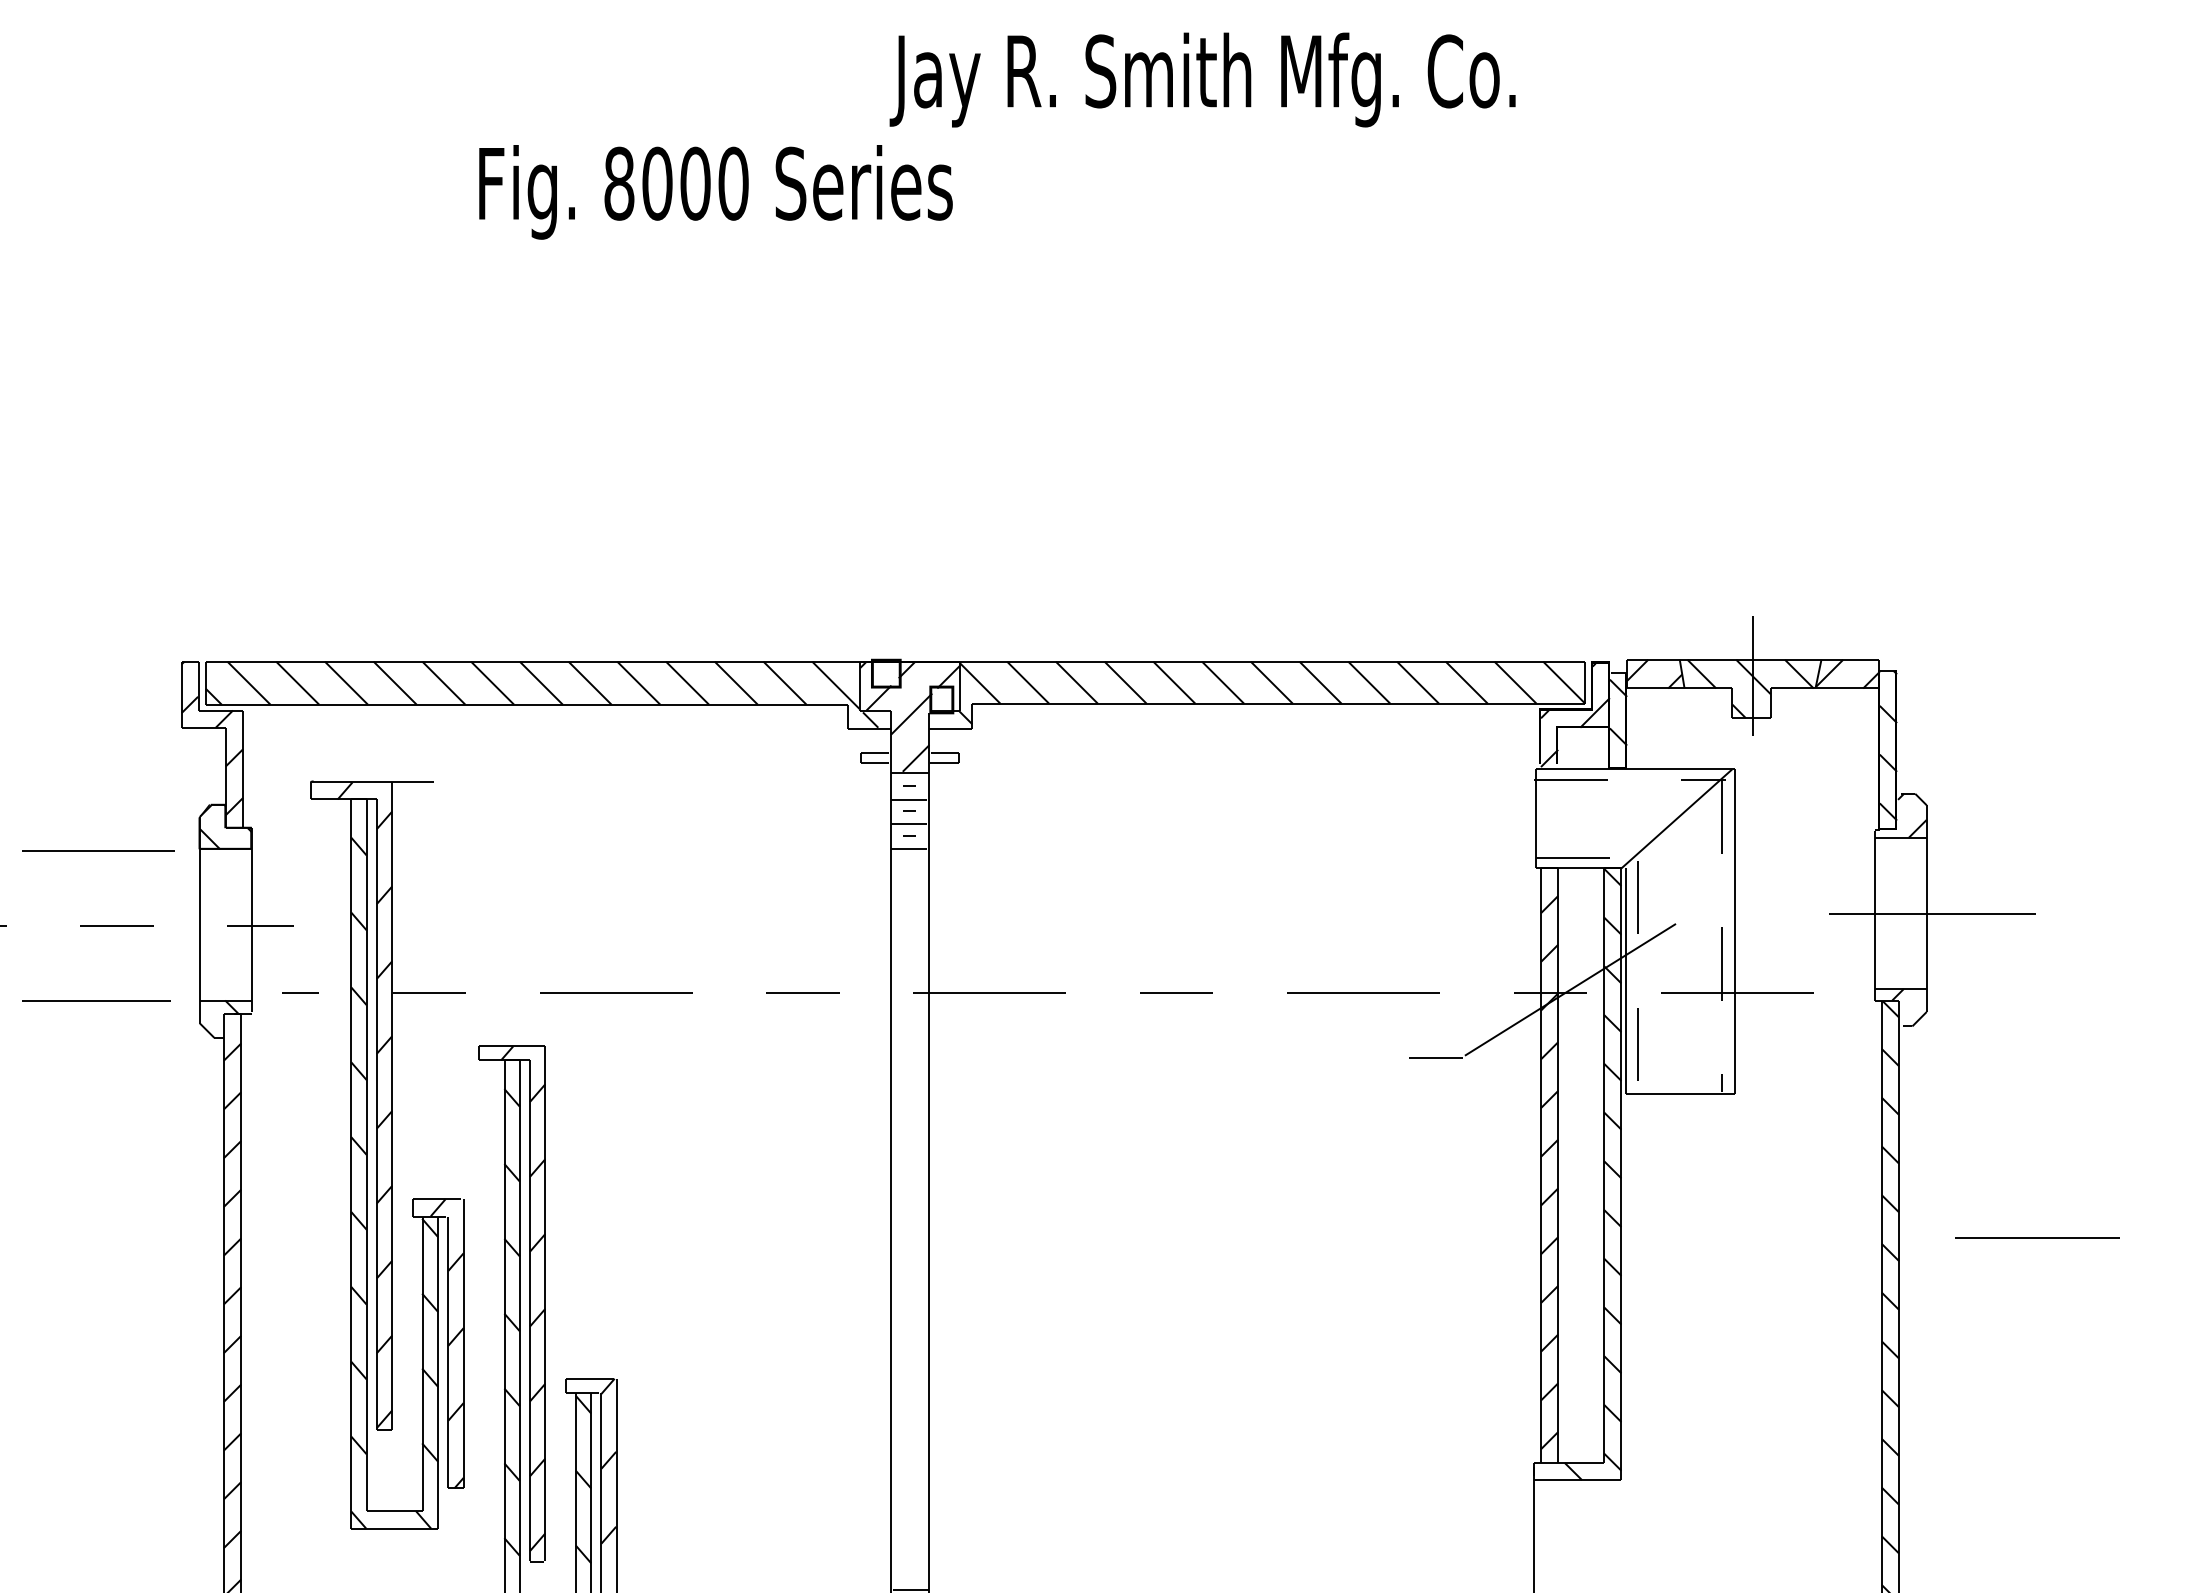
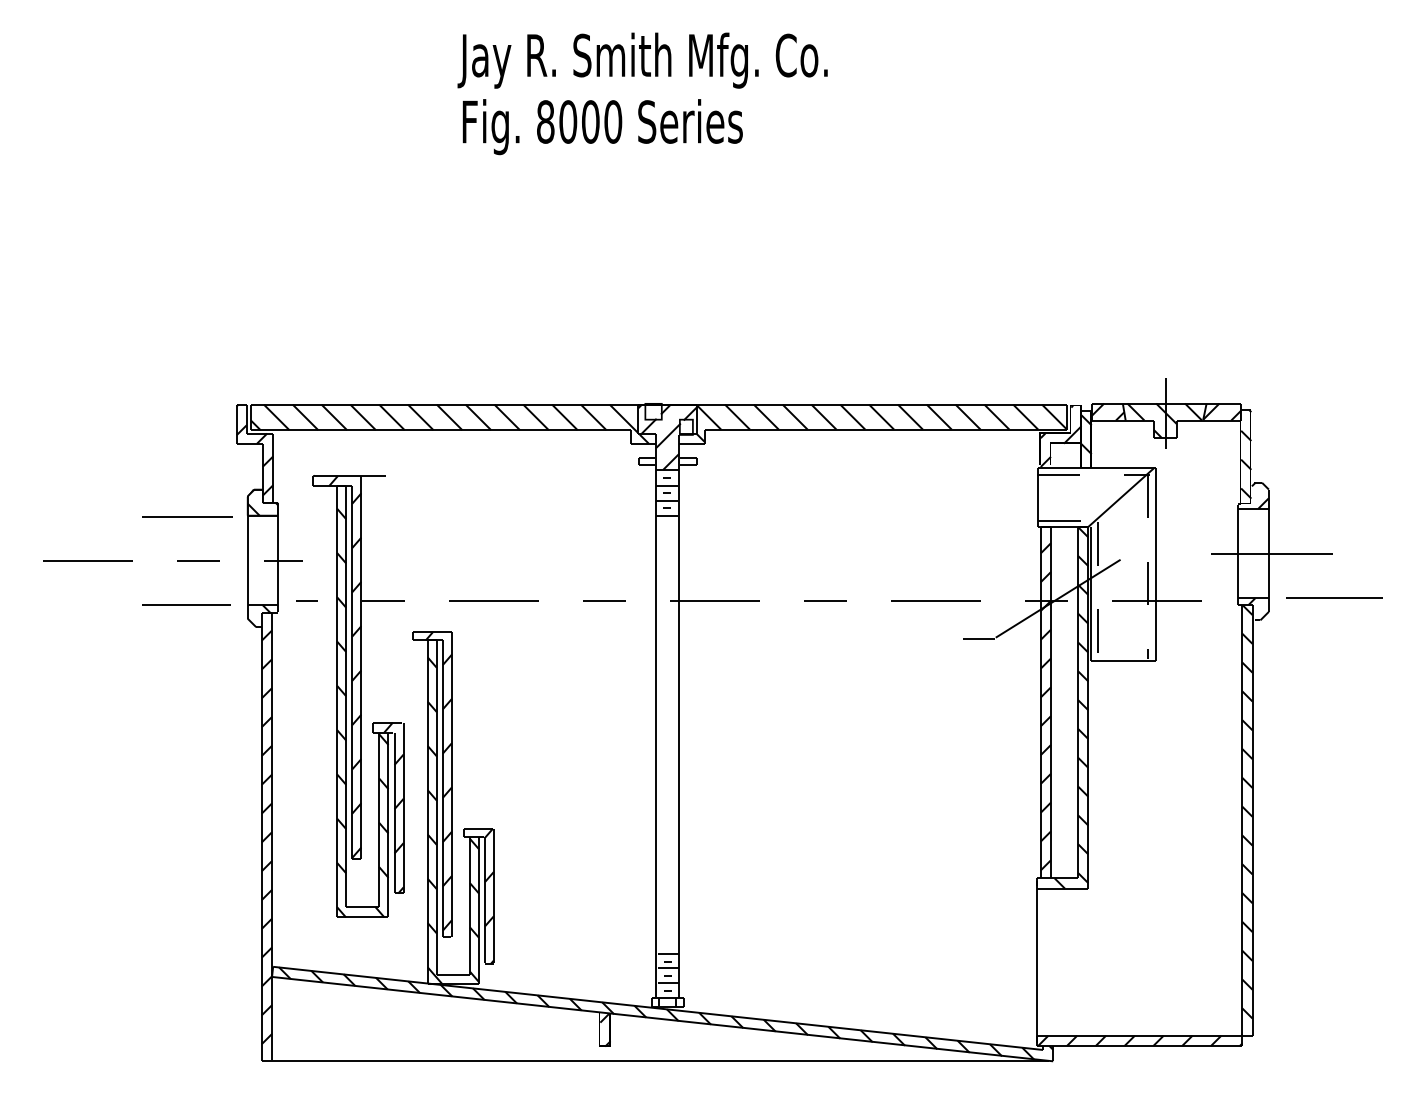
text: (1202, 79) -> (642, 60), moved
text: (715, 193) -> (602, 127), moved
line: (2037, 1236) -> (1334, 597), moved

